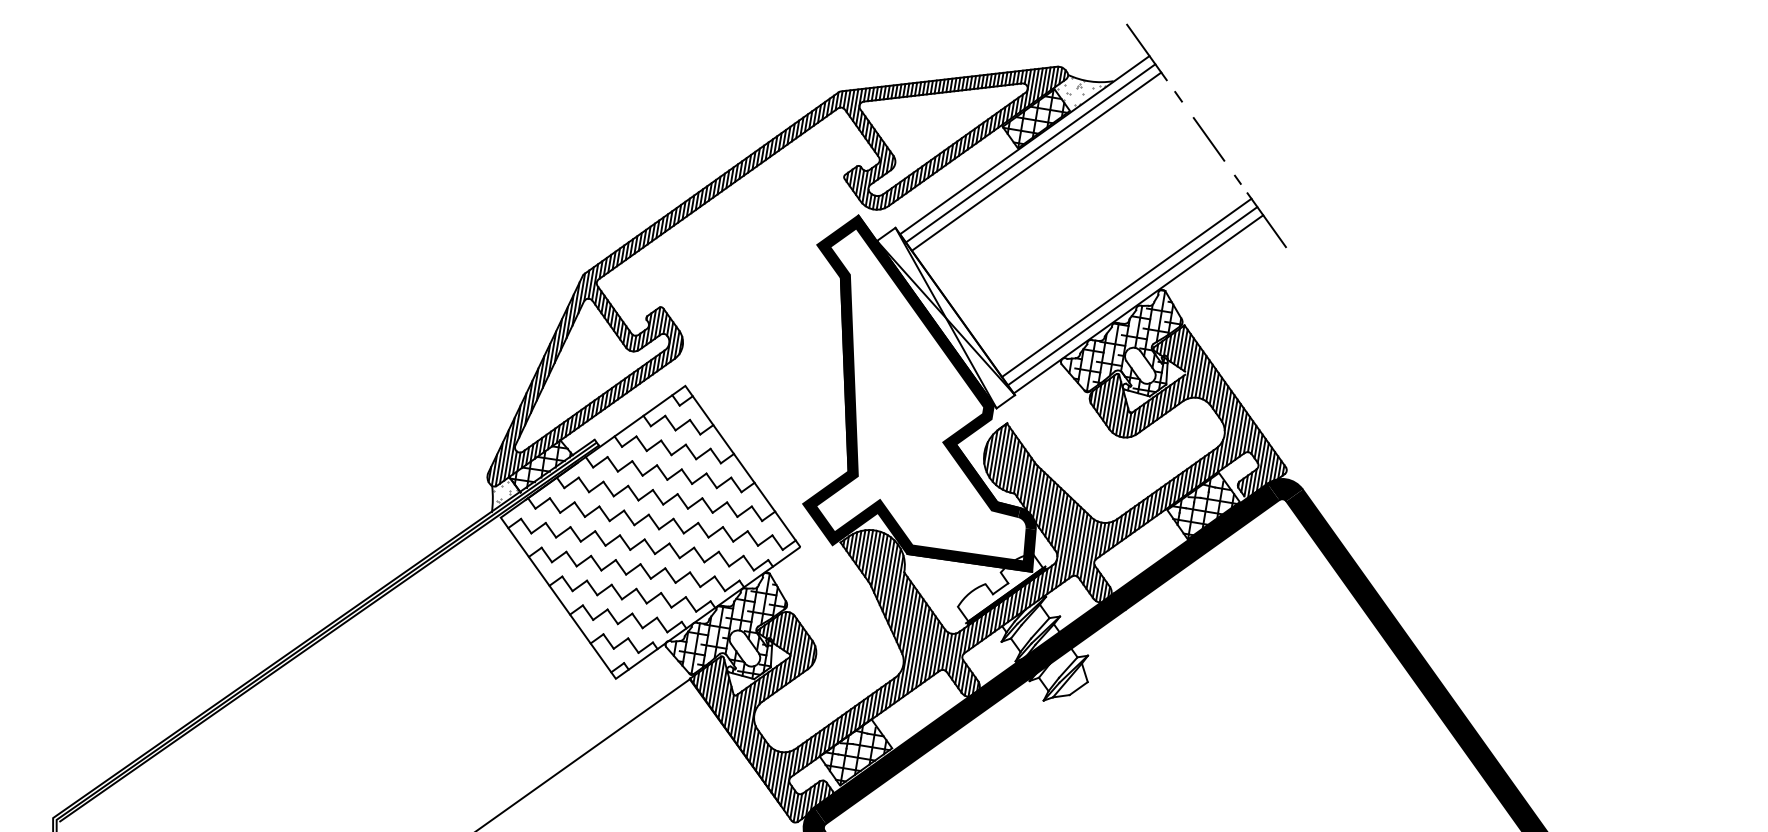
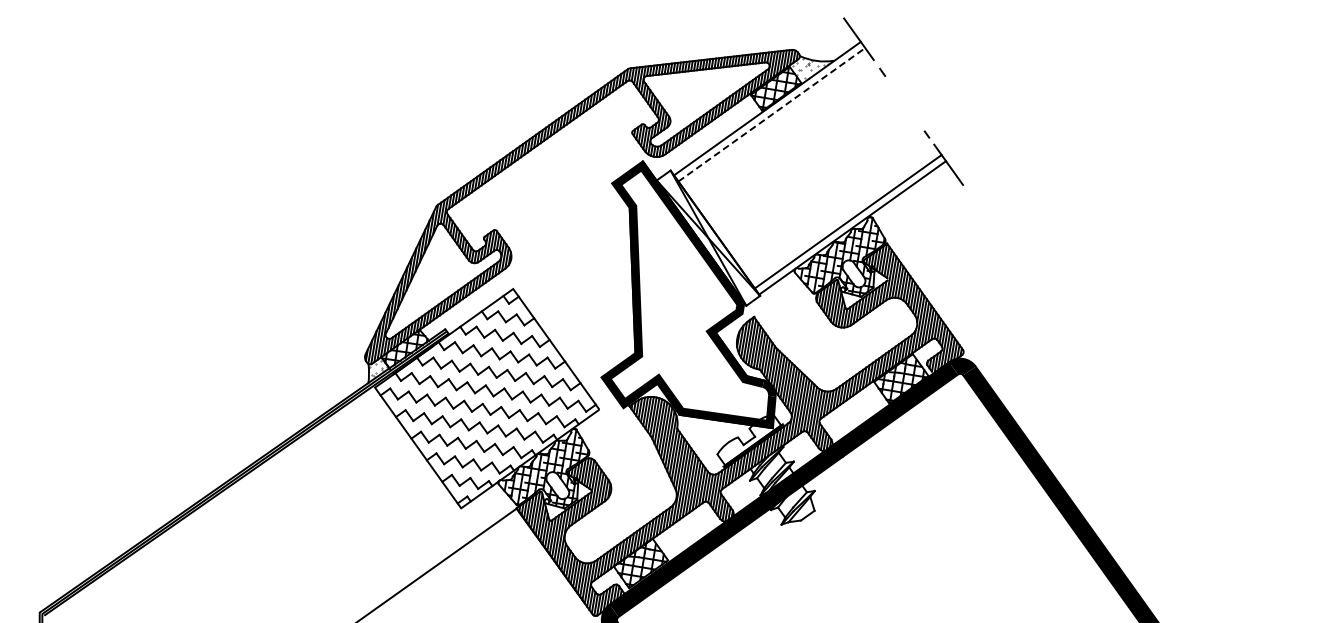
line: (1209, 139) -> (905, 104), removed
line: (1030, 152) -> (771, 114), solid -> dashed
line: (1035, 160) -> (775, 120), removed
line: (1126, 287) -> (843, 215), removed

